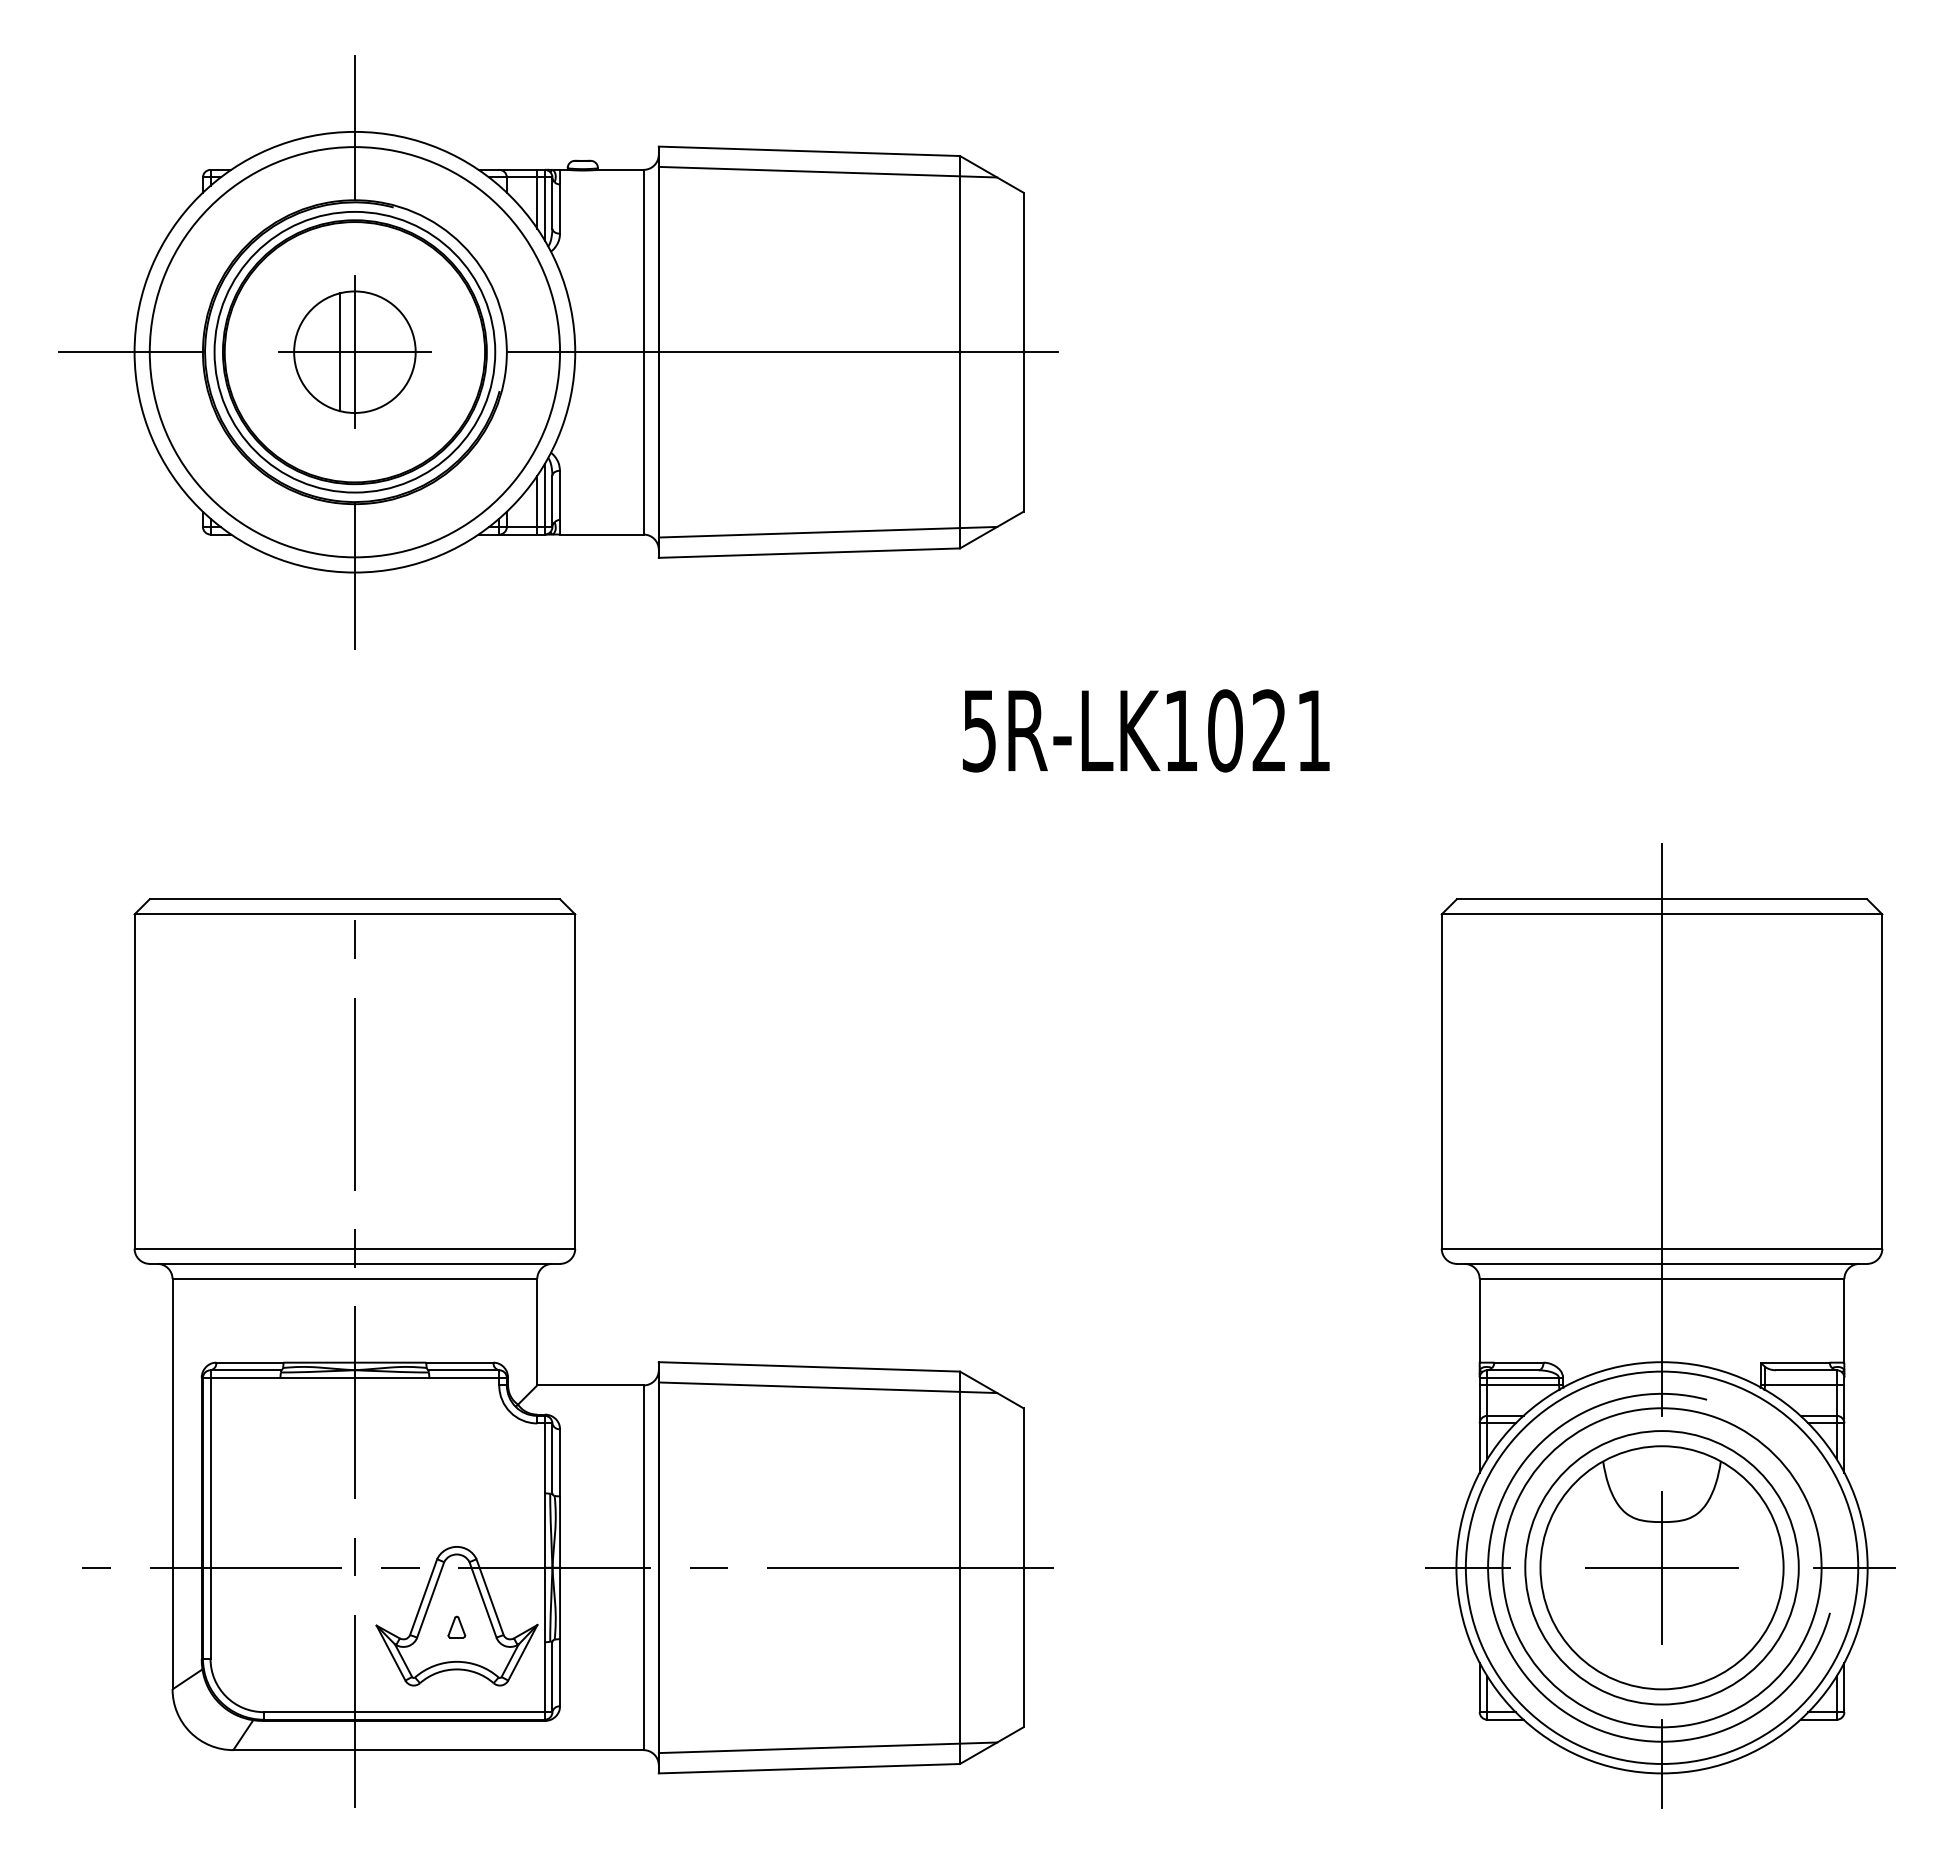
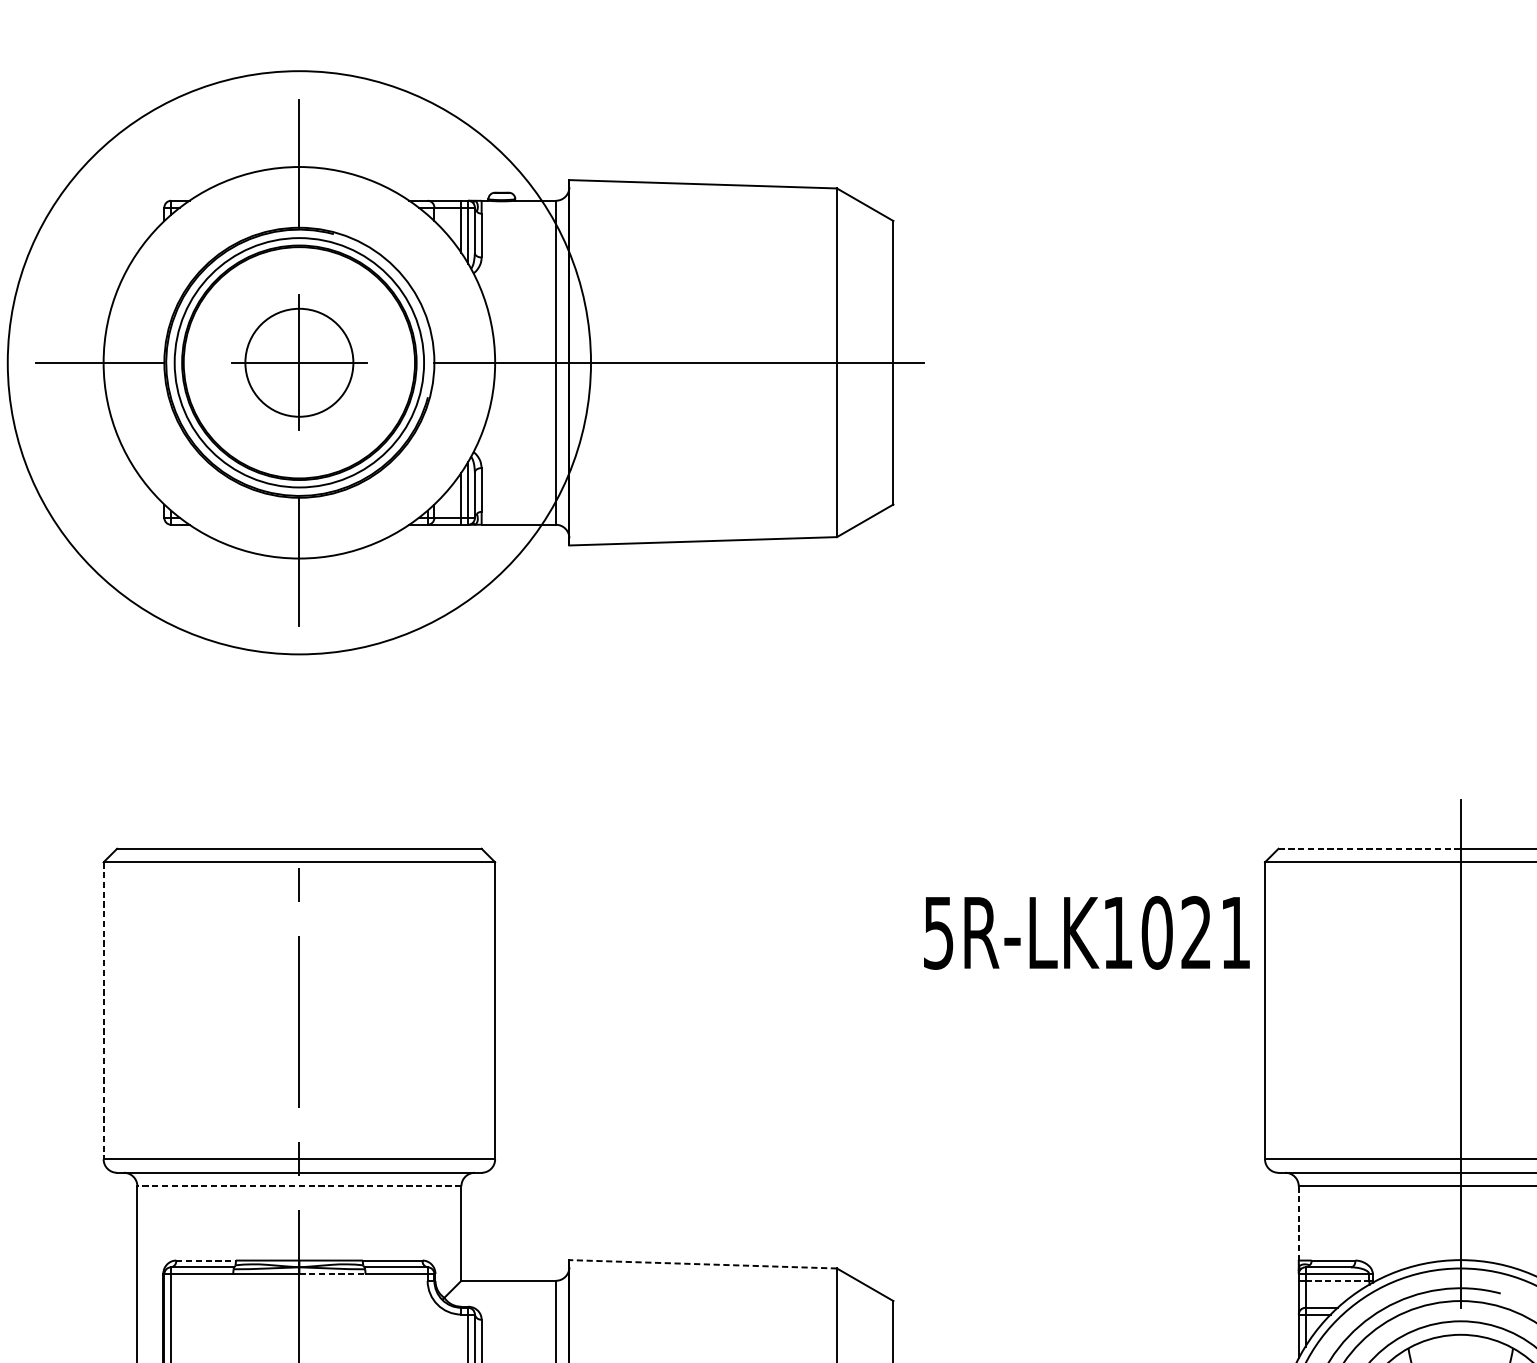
line: (827, 171) -> (719, 202), removed
line: (339, 352) -> (285, 363), removed
circle: (354, 352) -> (299, 363), size x1.6
line: (827, 531) -> (719, 522), removed
text: (1146, 730) -> (1087, 932), moved
line: (1559, 899) -> (1369, 849), solid -> dashed
line: (134, 1082) -> (103, 1011), solid -> dashed
line: (354, 1279) -> (299, 1186), solid -> dashed
line: (1479, 1320) -> (1298, 1223), solid -> dashed
line: (249, 1362) -> (205, 1260), solid -> dashed
line: (809, 1366) -> (703, 1263), solid -> dashed
line: (392, 1377) -> (332, 1273), solid -> dashed
line: (1523, 1385) -> (1337, 1280), solid -> dashed
line: (827, 1387) -> (719, 1282), removed

